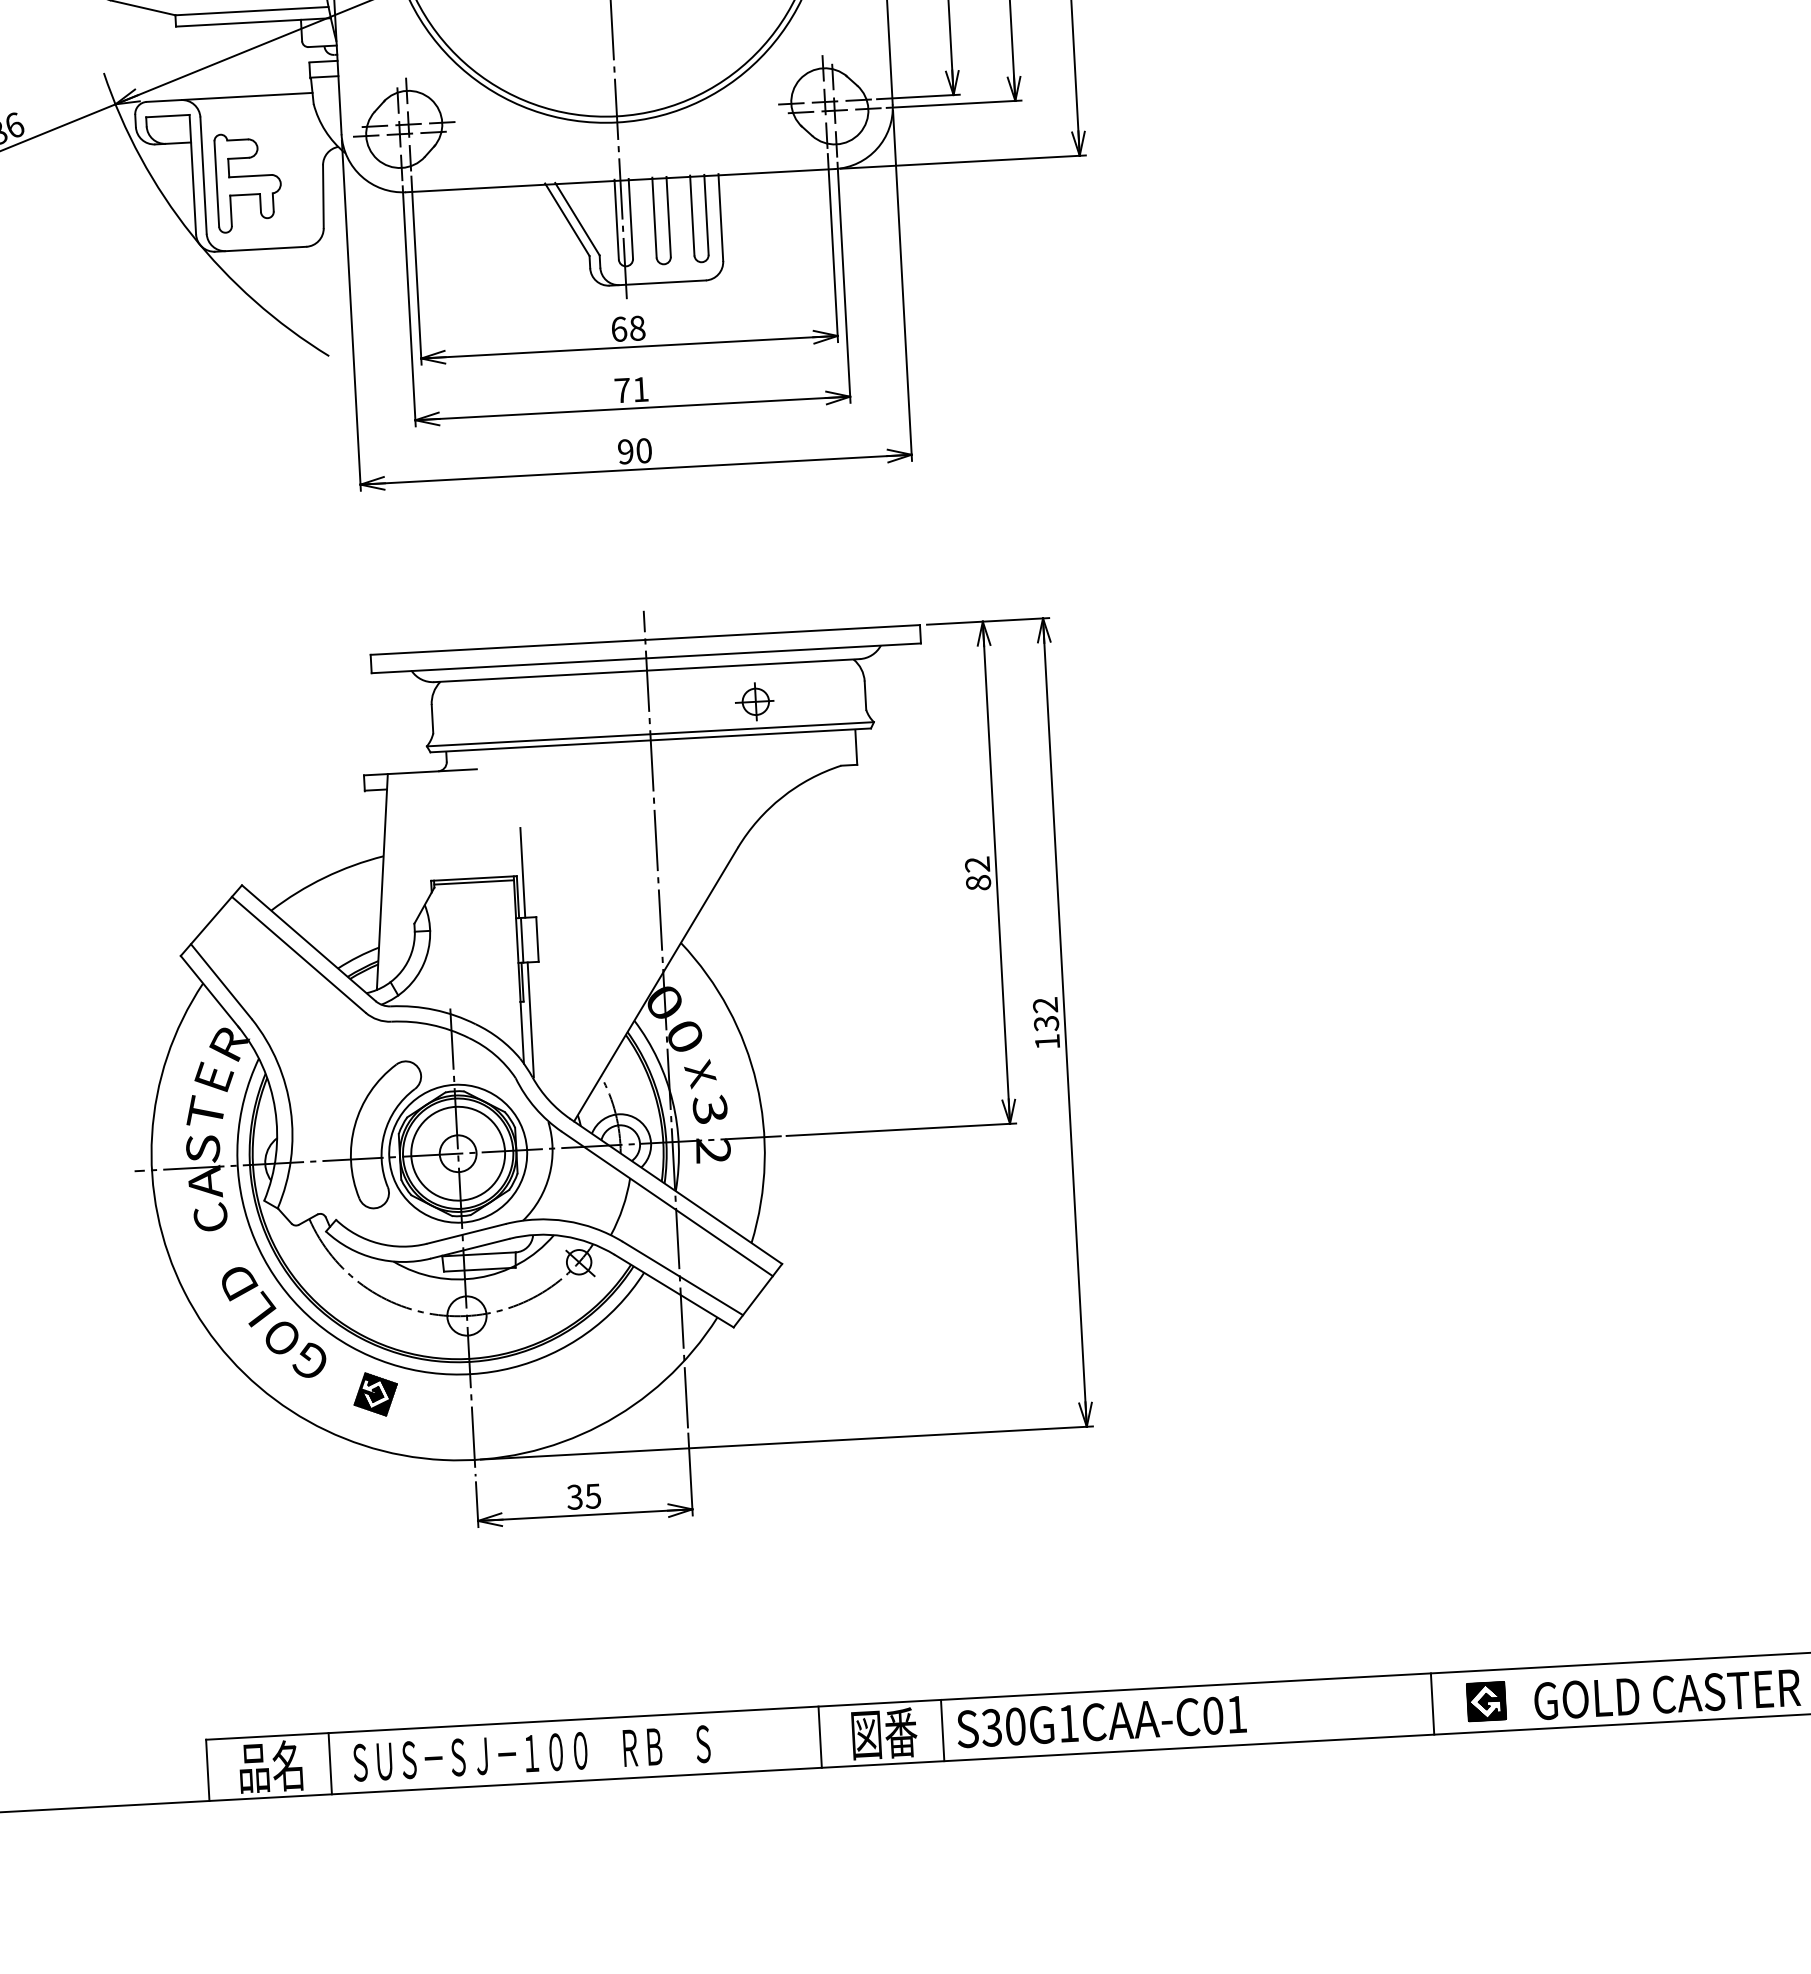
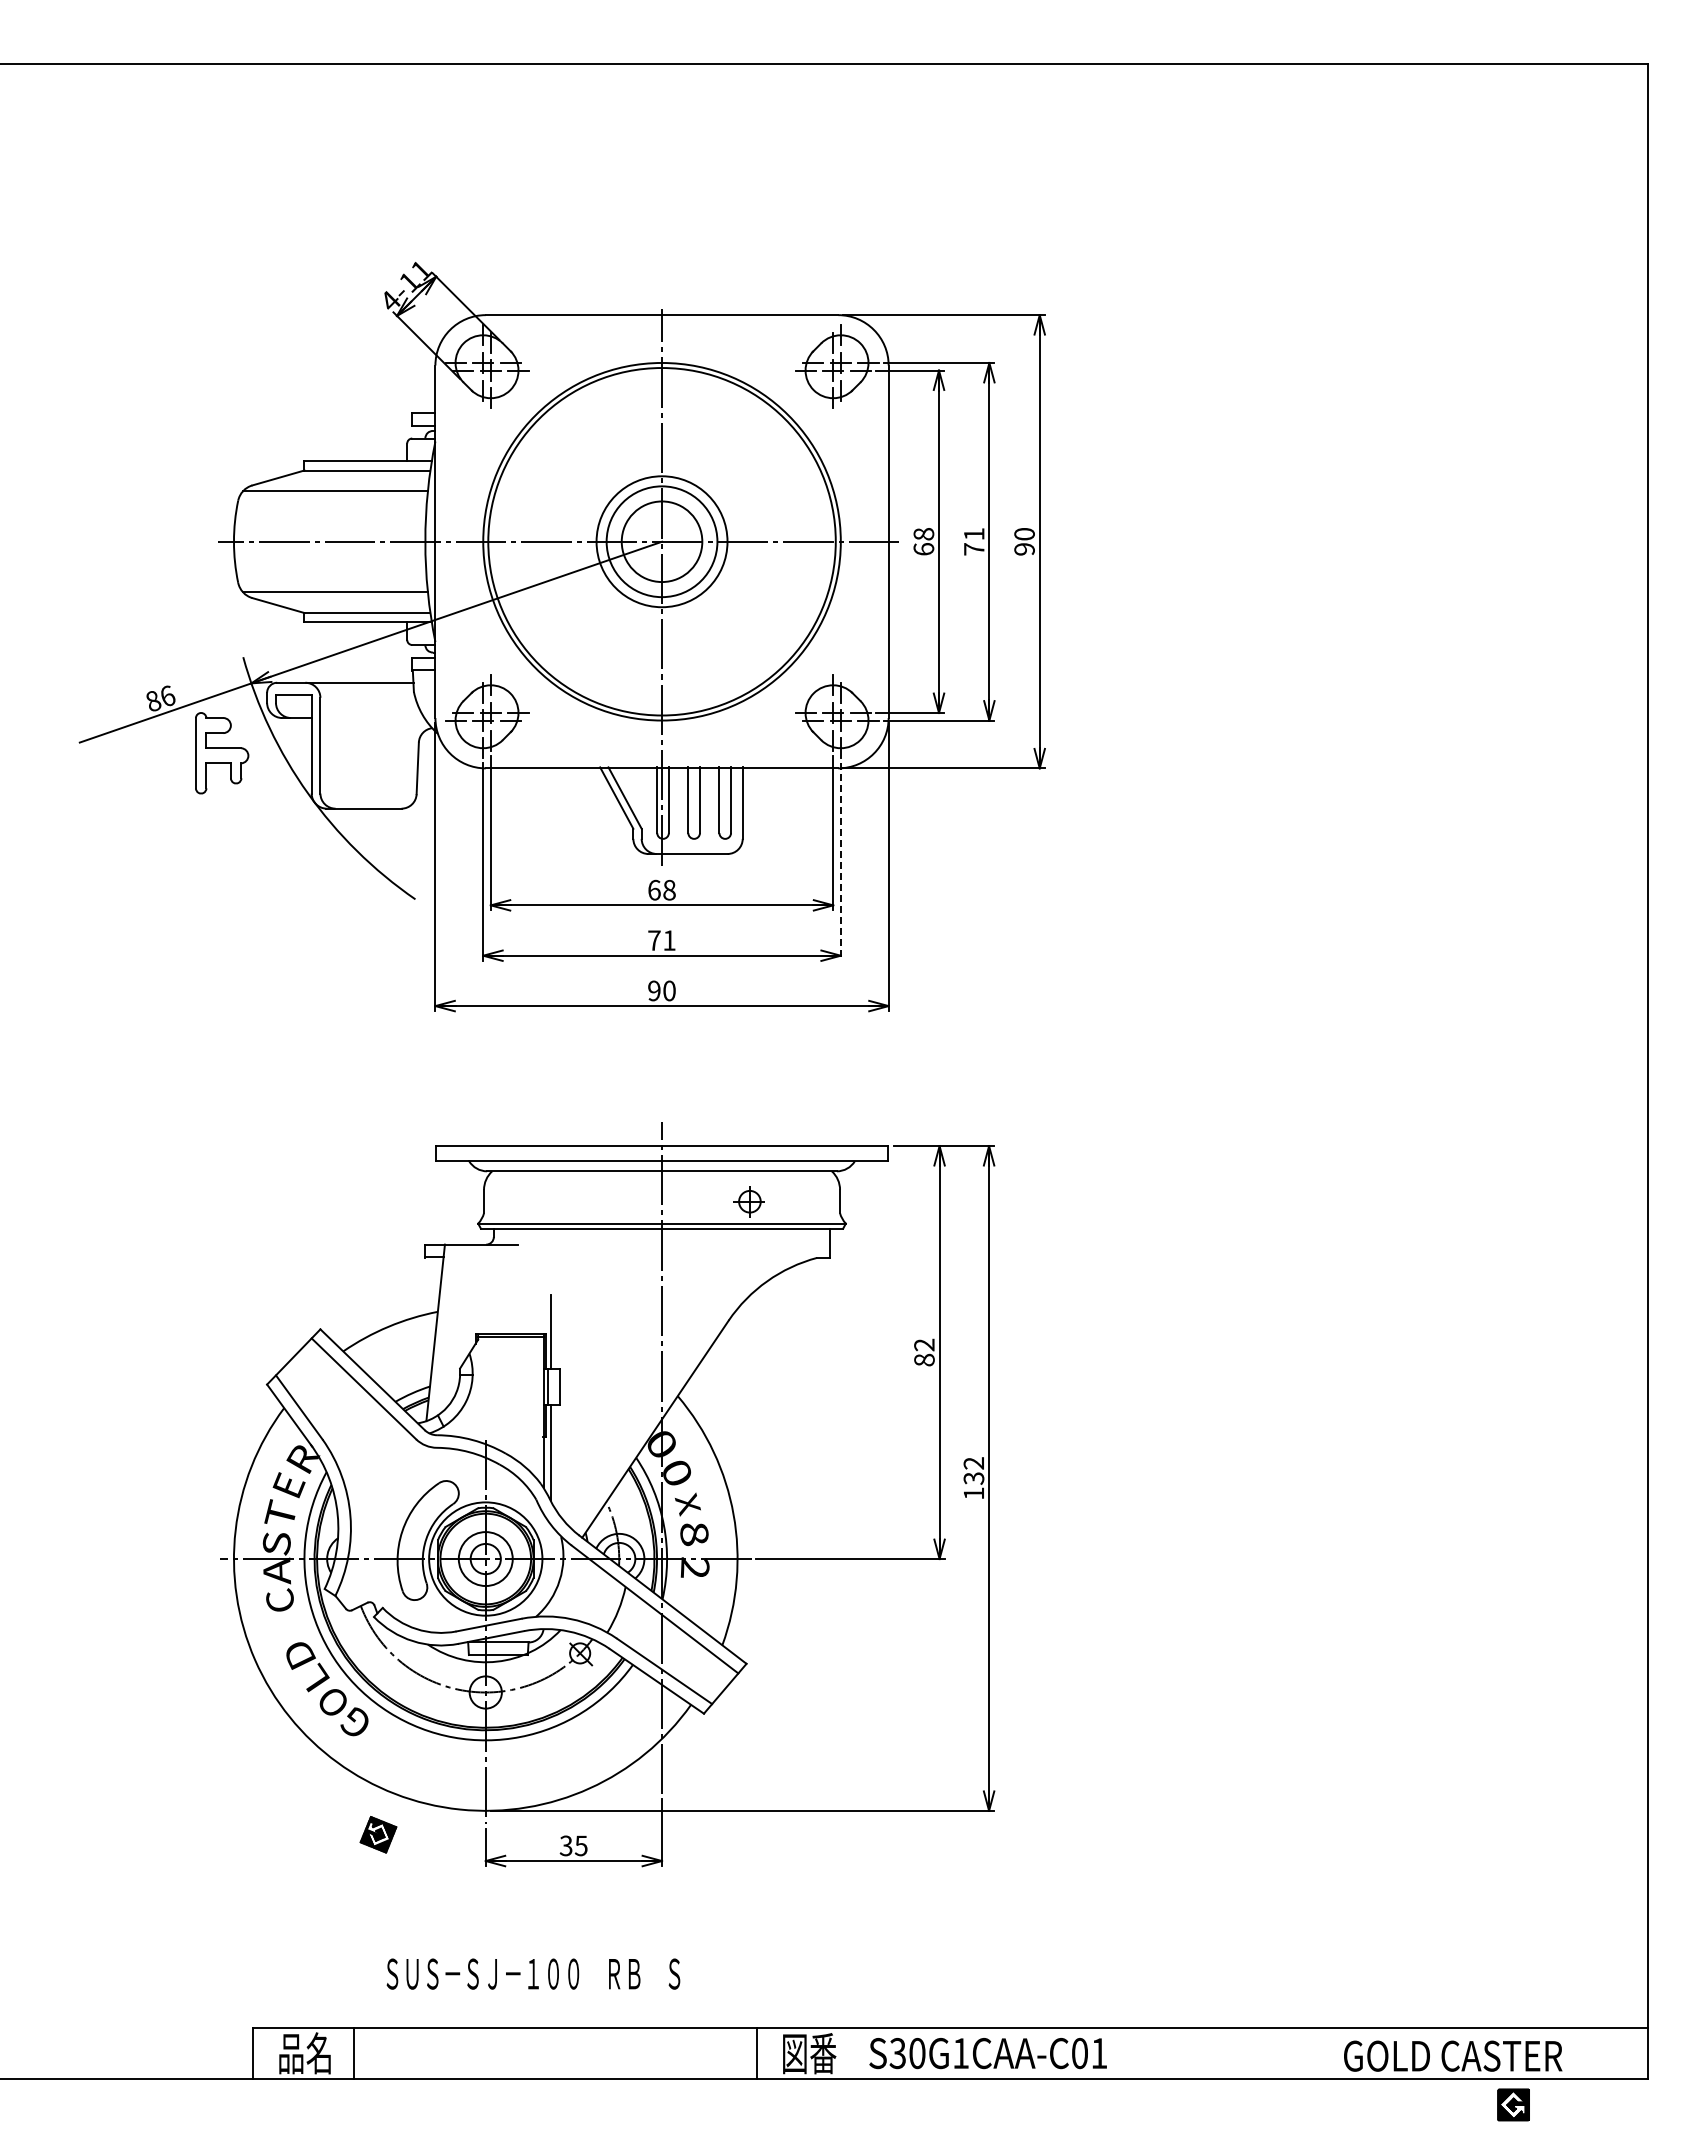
part: (249, 182) -> (222, 753), moved
line: (843, 283) -> (840, 862), solid -> dashed
text: (710, 1110) -> (694, 1534), 3 -> 8
circle: (457, 1153) -> (485, 1558), size x0.7
part: (375, 1394) -> (378, 1834), moved
part: (1486, 1701) -> (1513, 2104), moved
line: (1432, 1703) -> (1260, 2053), removed
line: (942, 1730) -> (857, 2053), removed
text: (531, 1752) -> (533, 1973), moved

